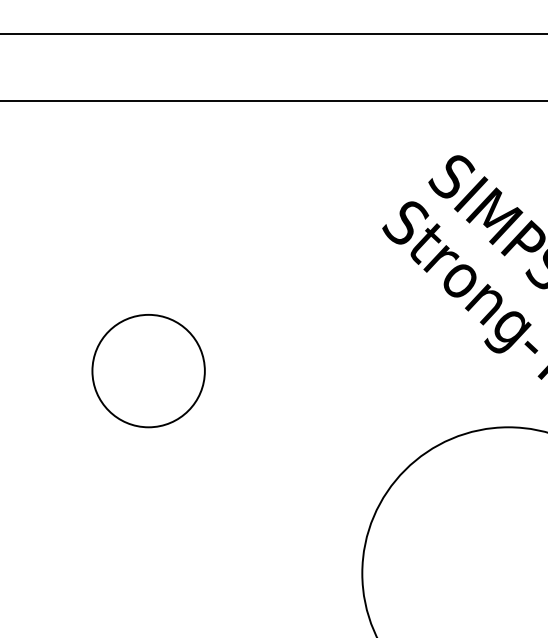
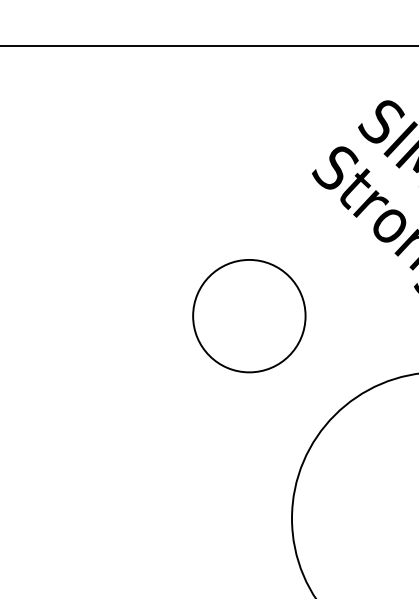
circle: (148, 371) -> (249, 316), moved

